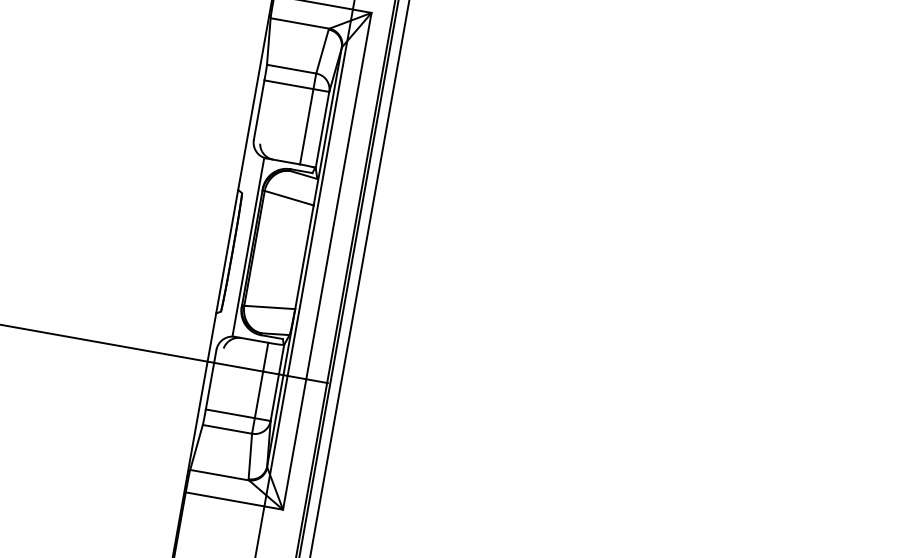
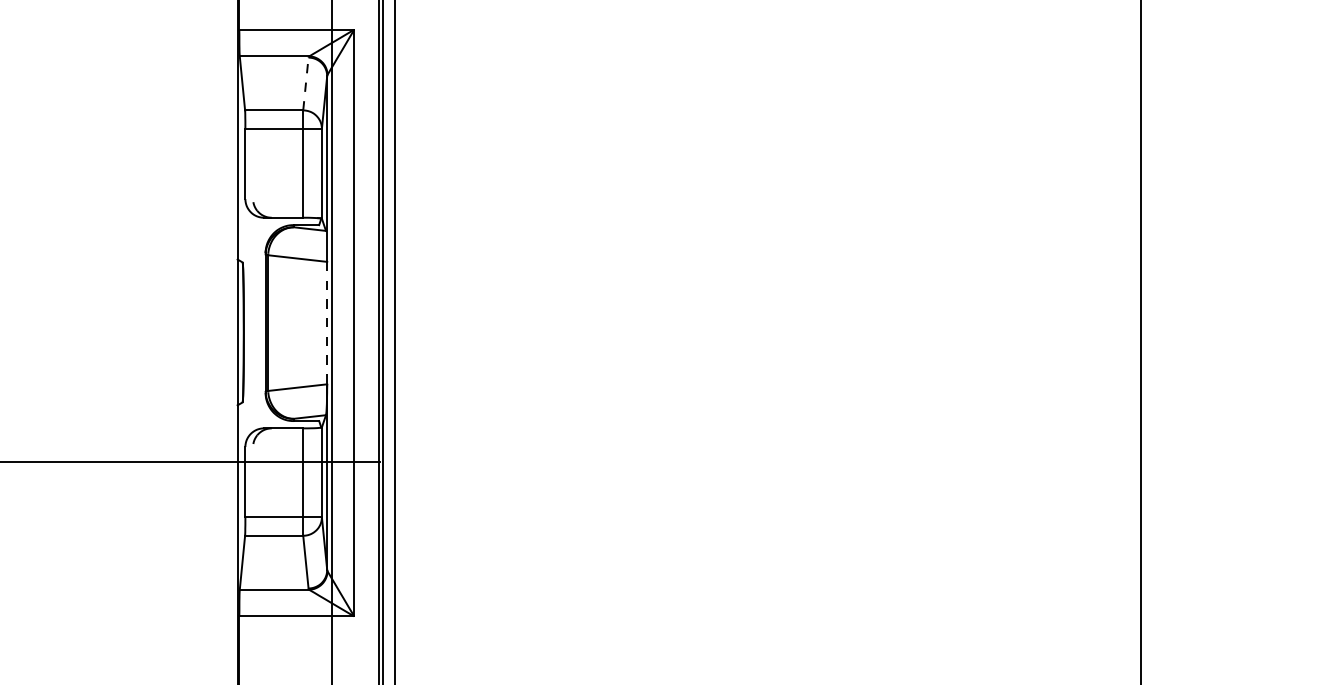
line: (322, 51) -> (305, 84), solid -> dashed
line: (248, 246) -> (260, 322), removed
line: (304, 257) -> (327, 323), solid -> dashed

